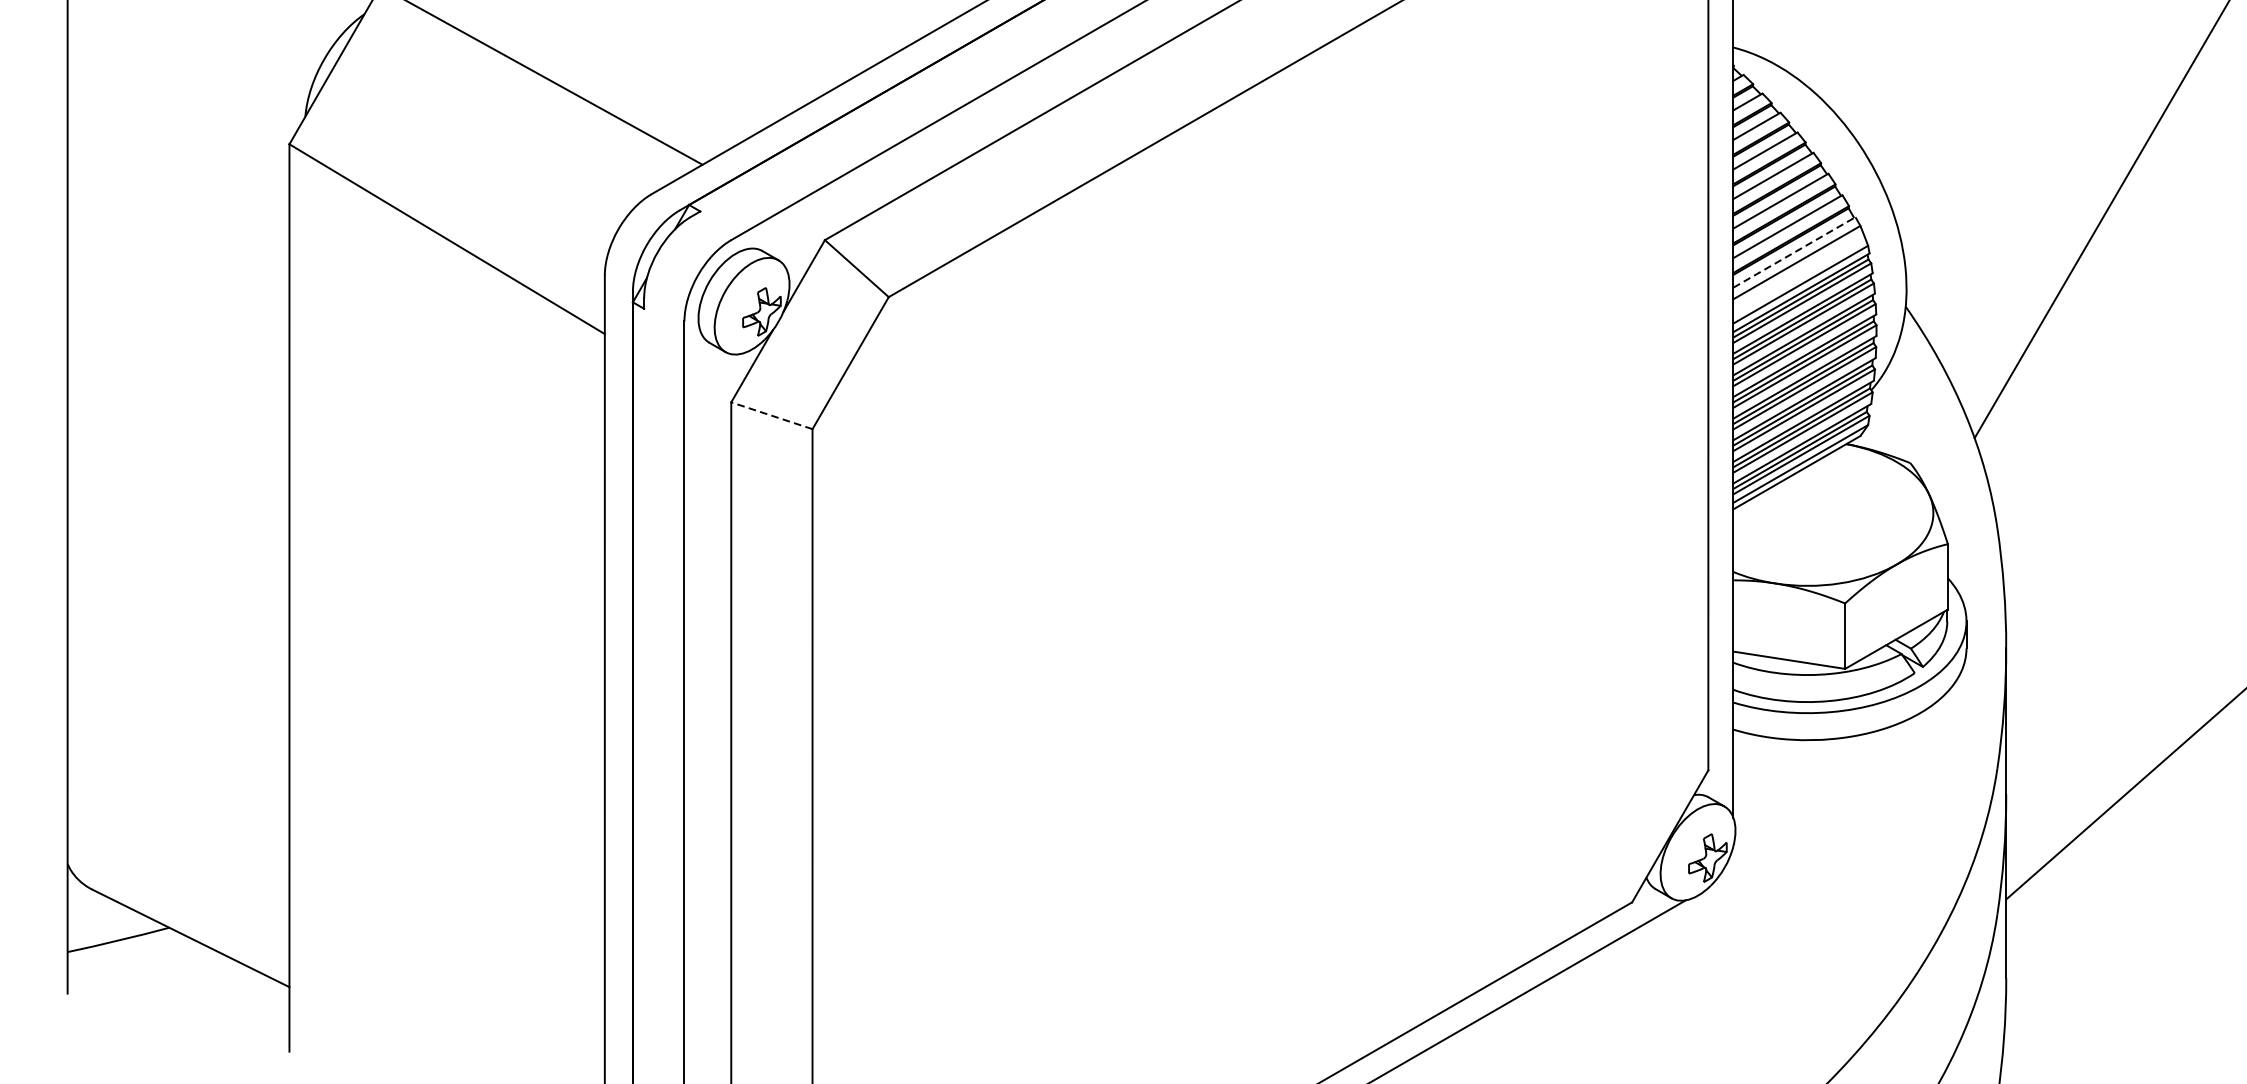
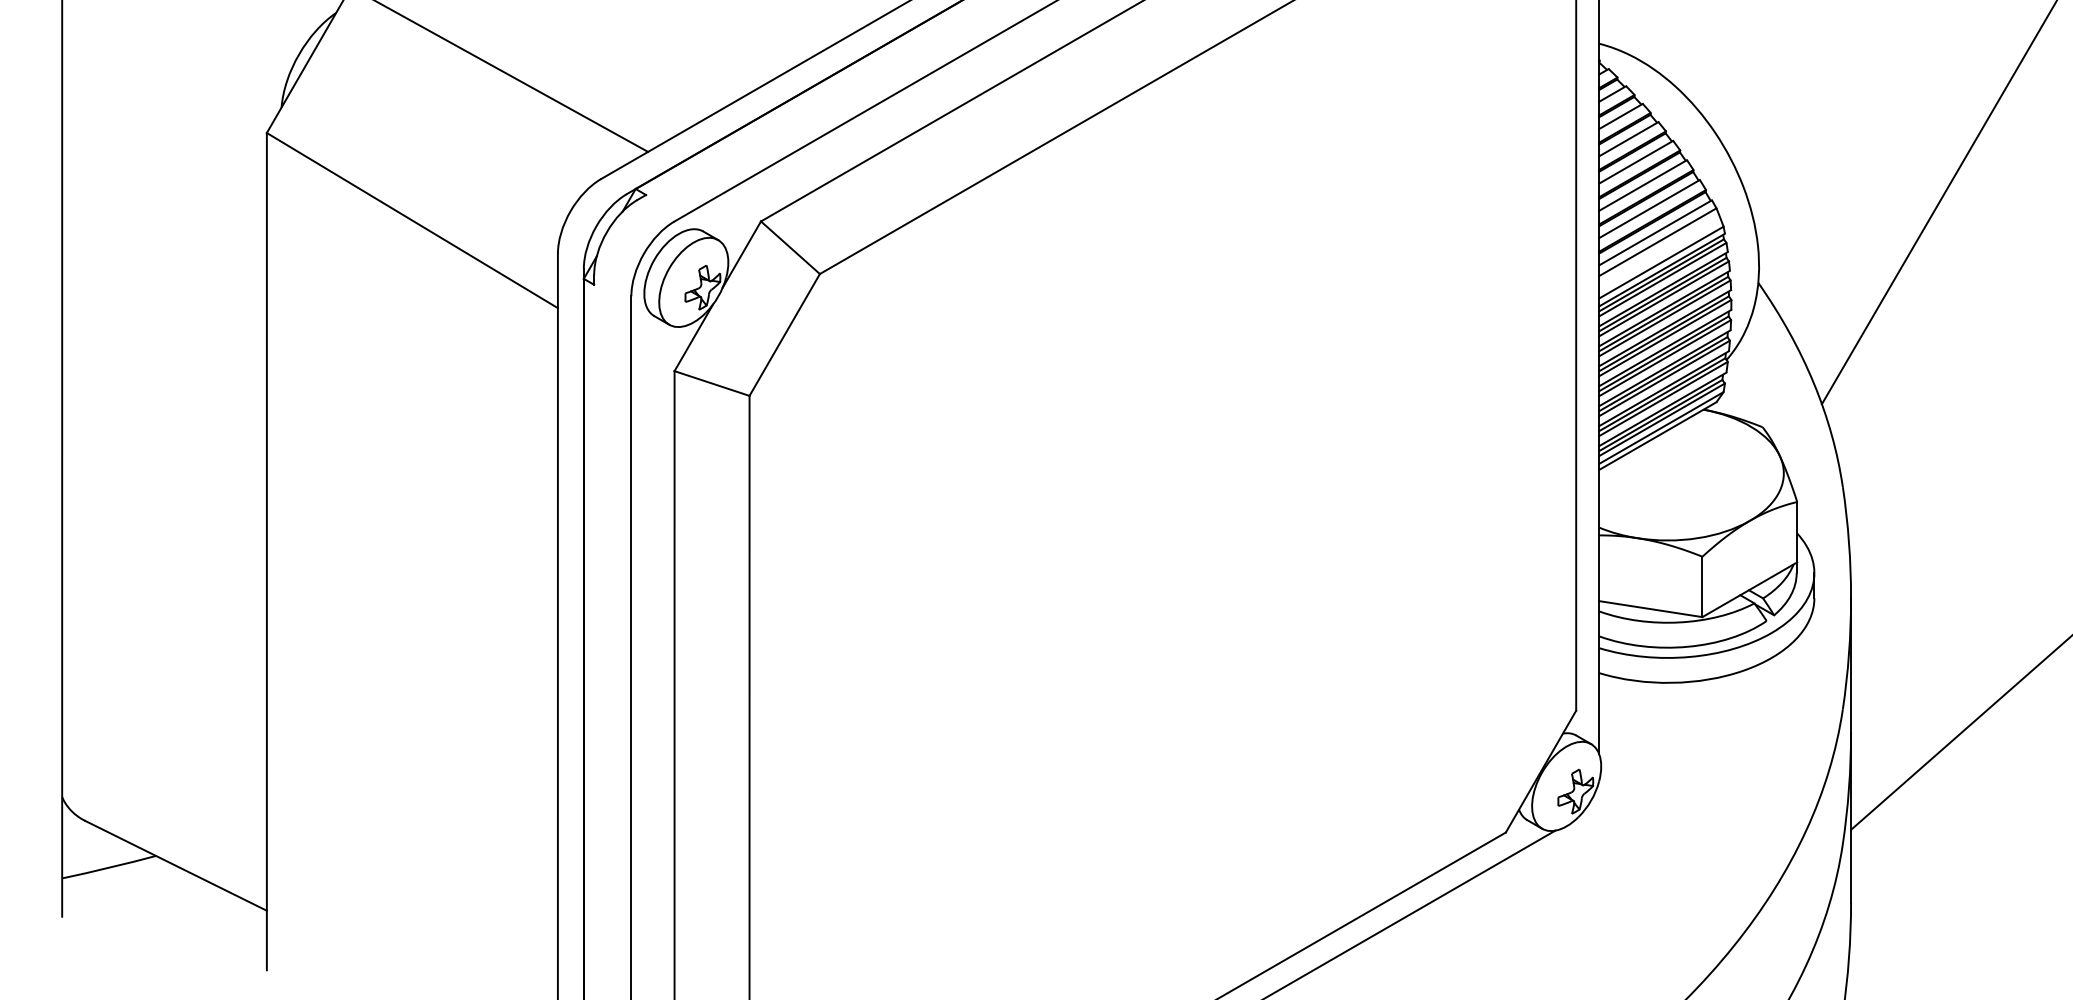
line: (1795, 252) -> (1656, 232), dashed -> solid
line: (771, 415) -> (711, 383), dashed -> solid

